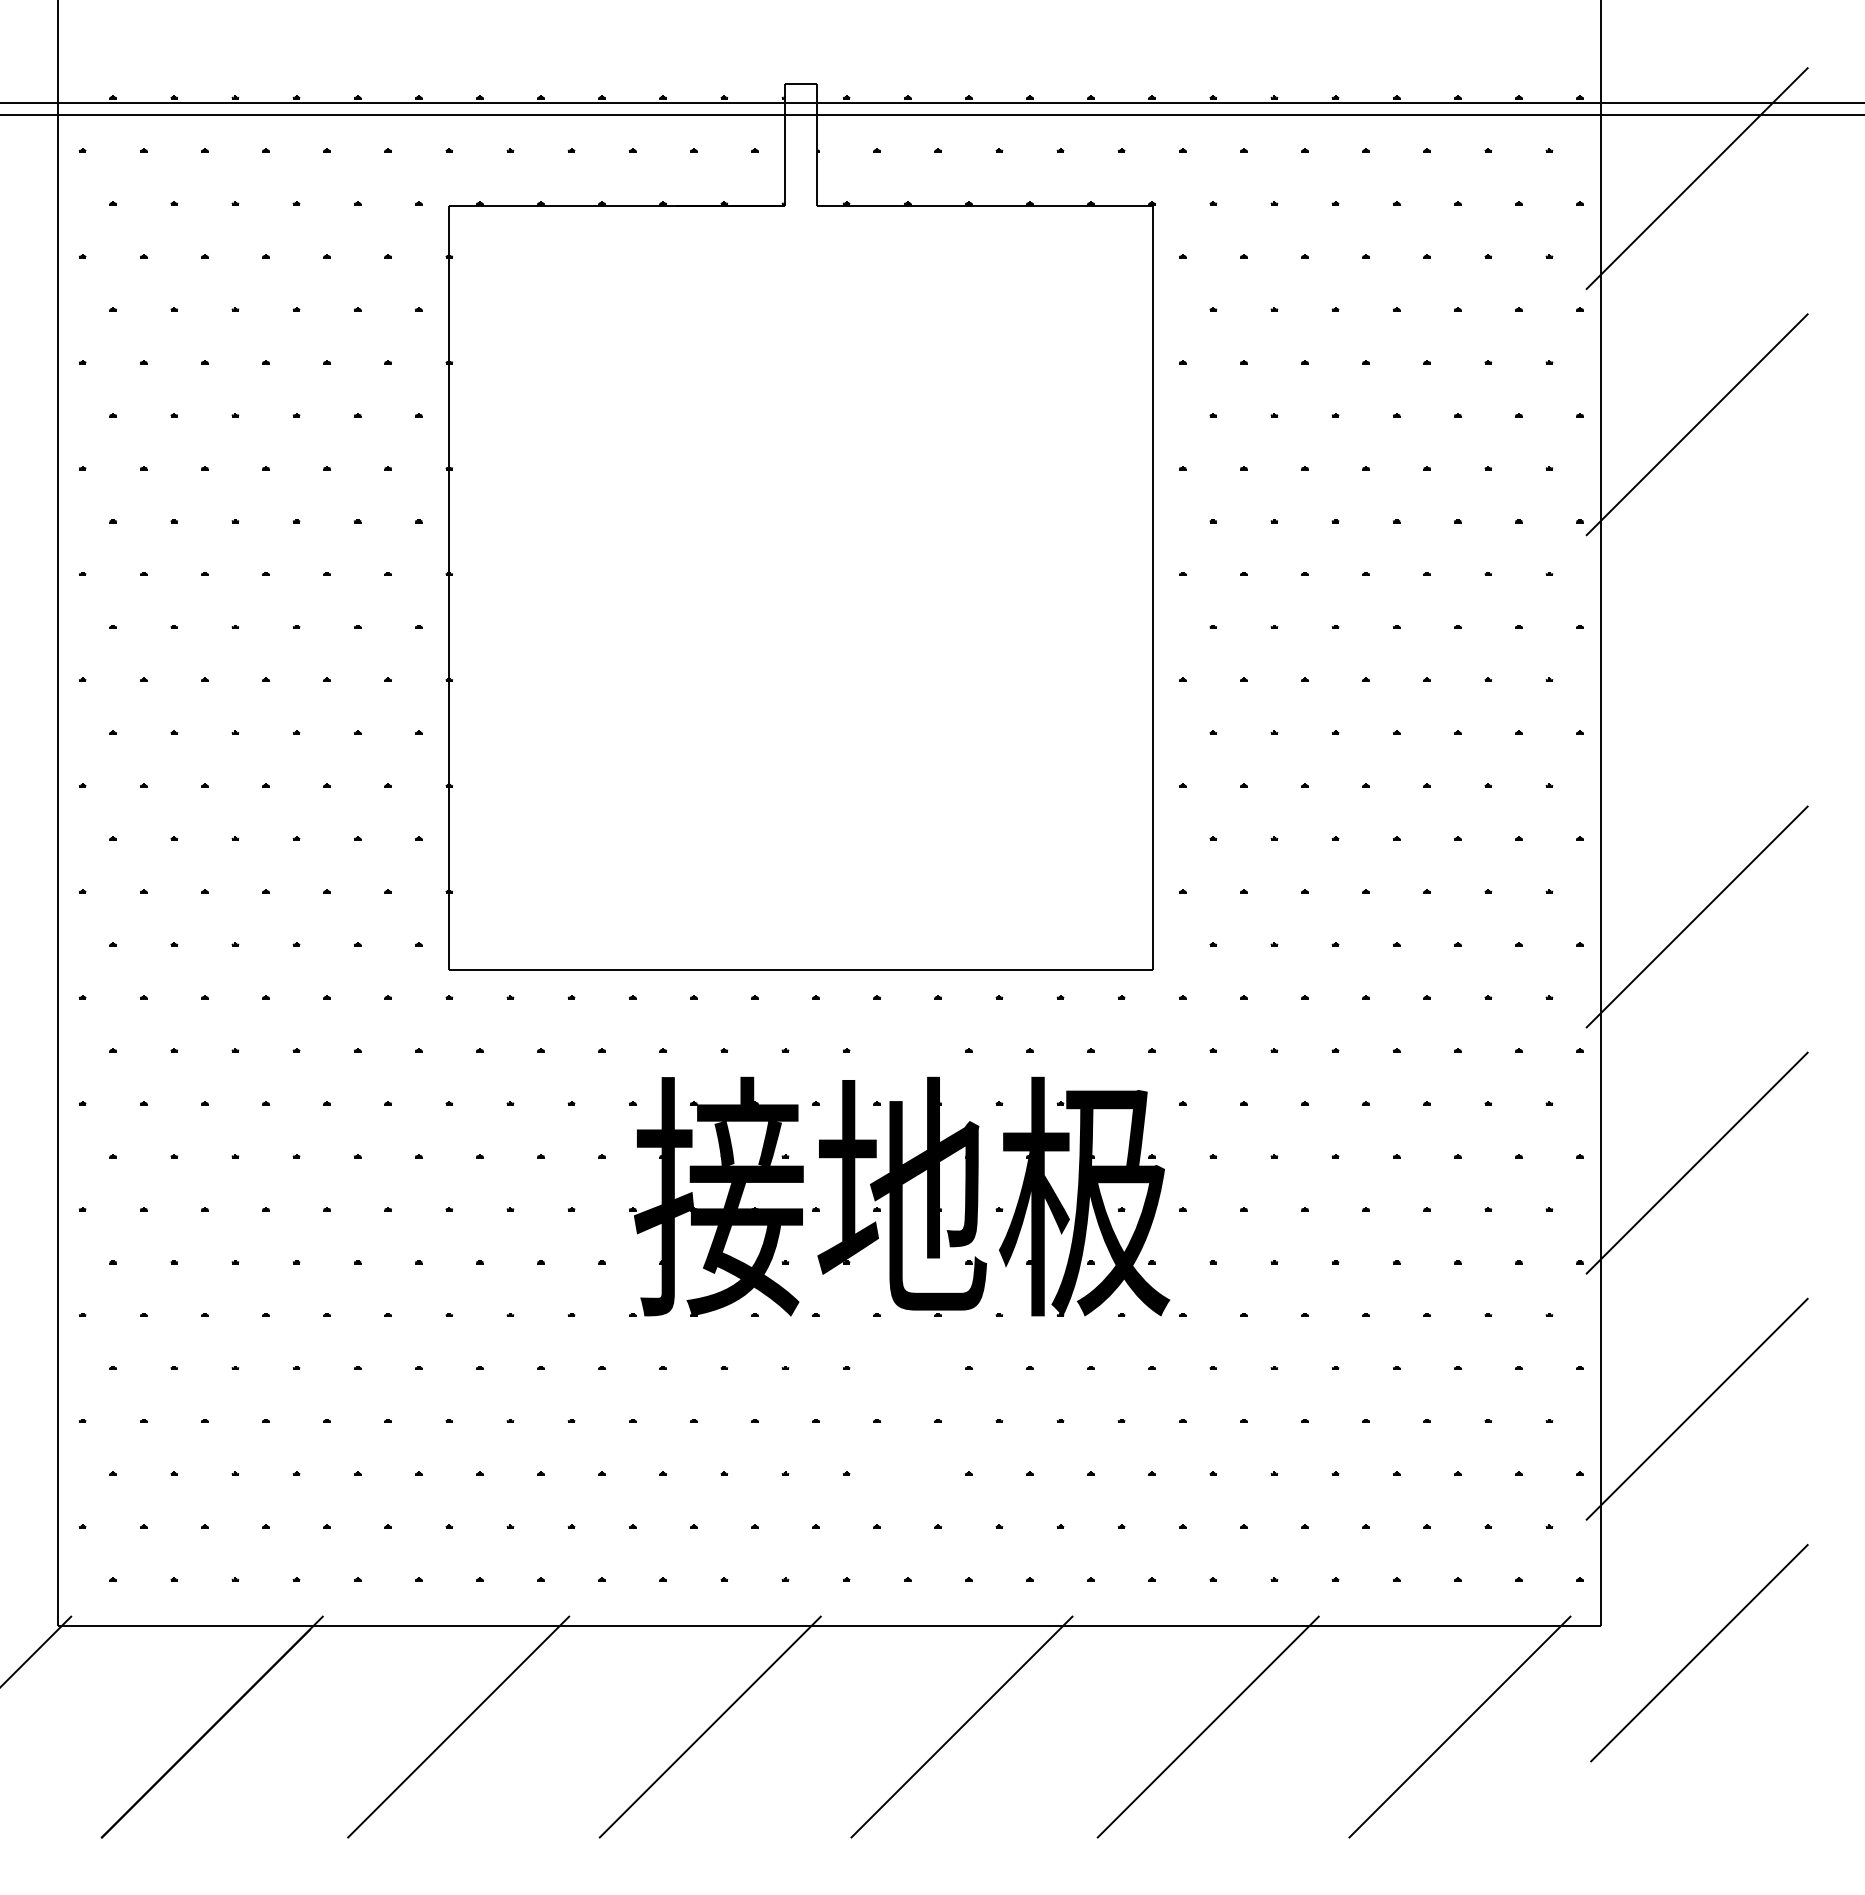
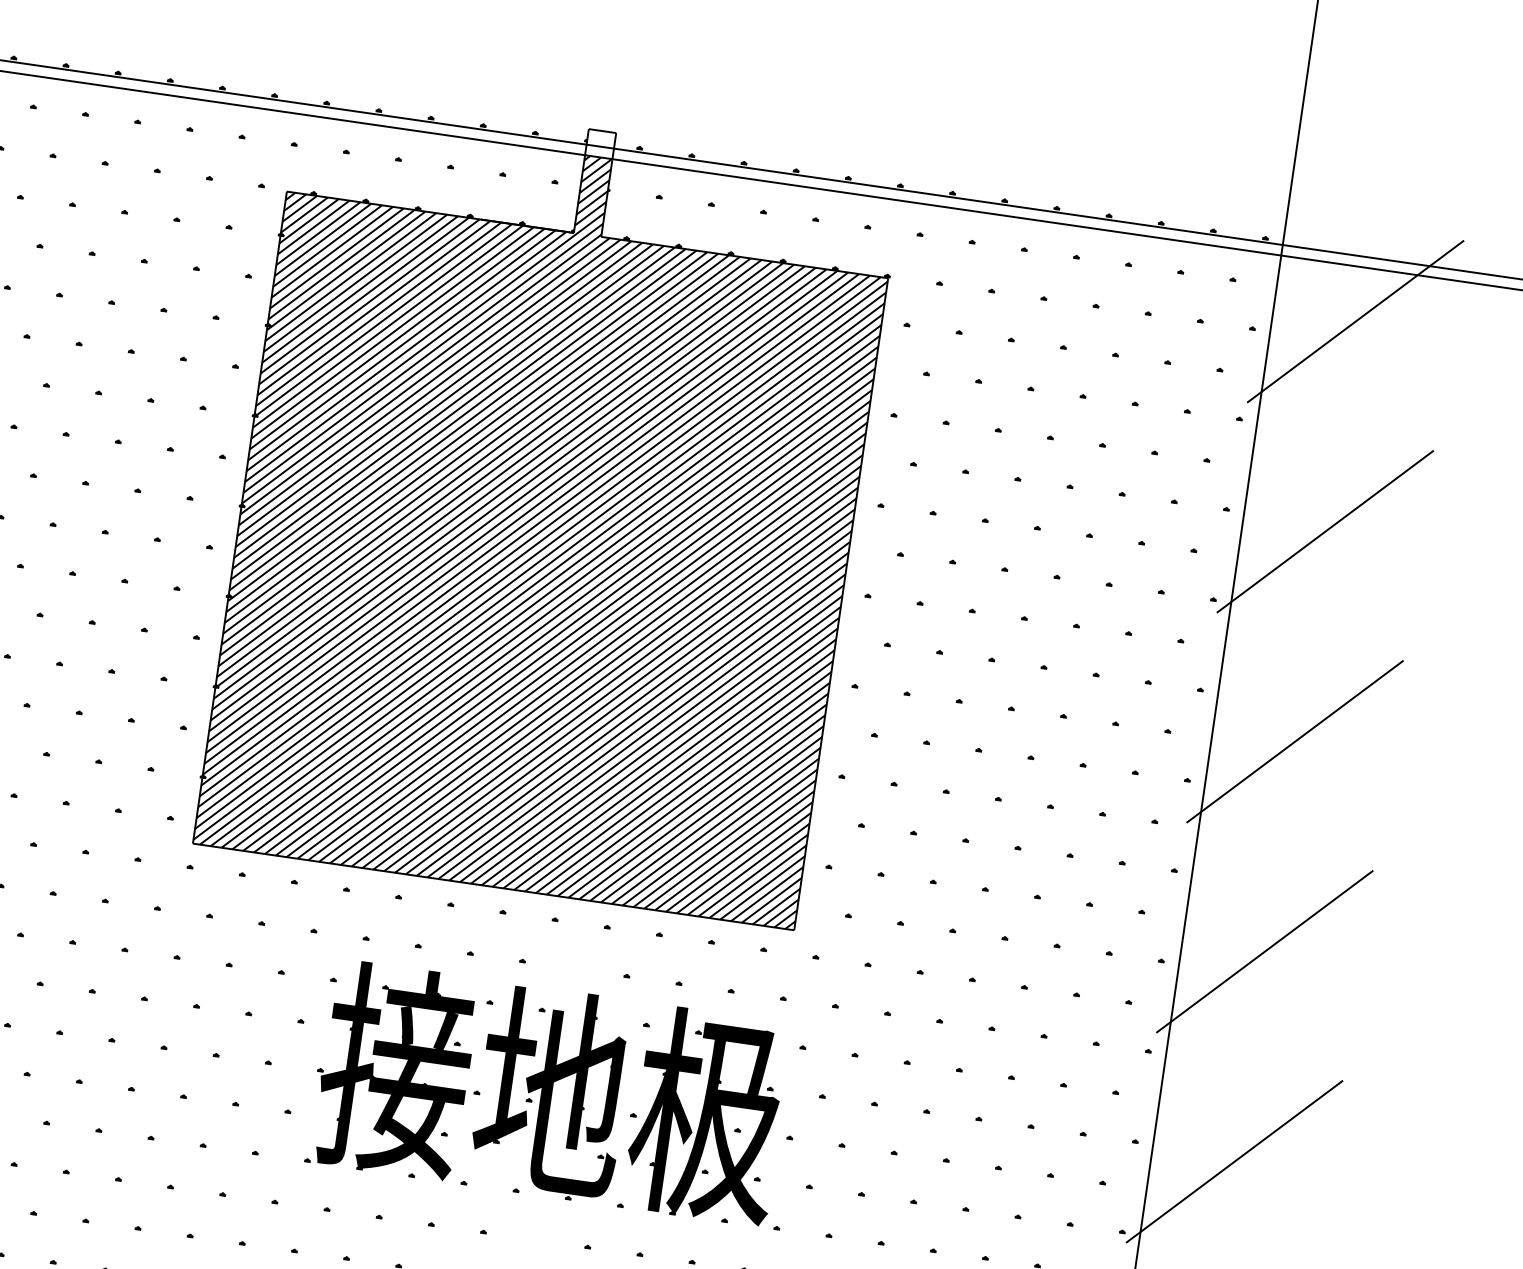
hatch: (800, 542) -> (545, 521), added
line: (1697, 670) -> (1295, 741), added

